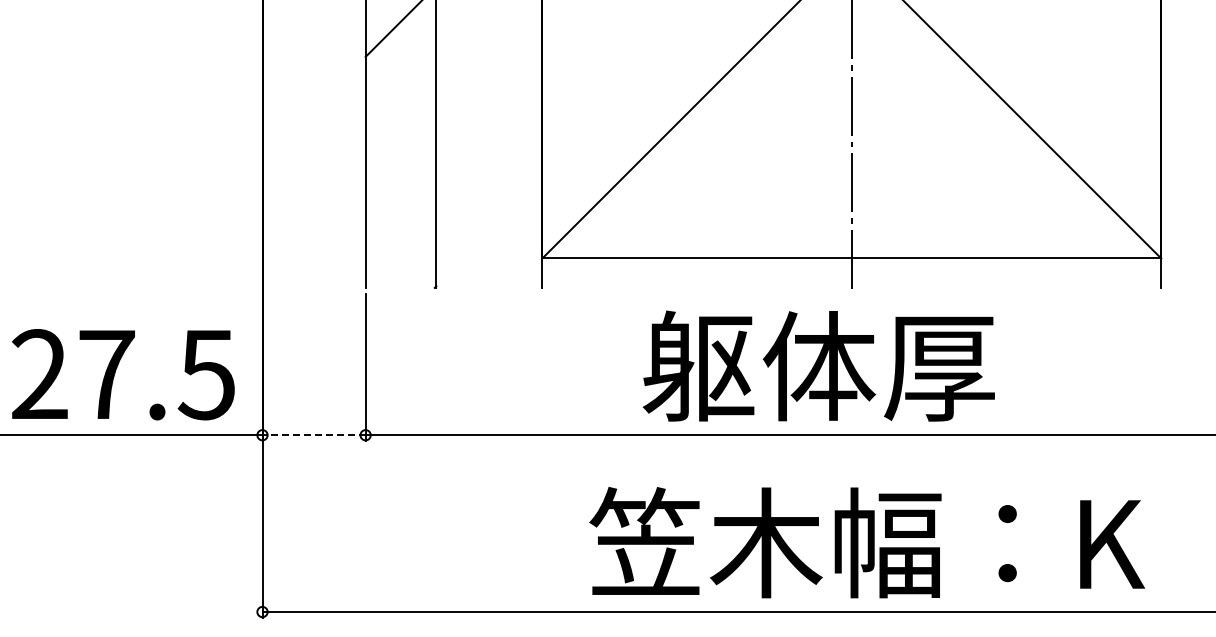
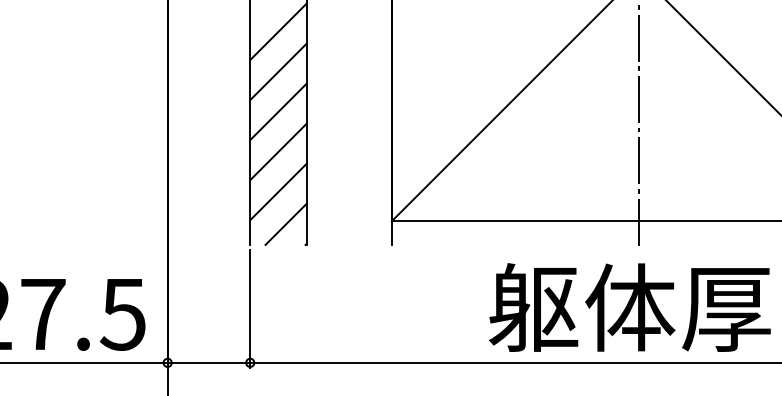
line: (400, 71) -> (278, 71), added
line: (400, 121) -> (278, 111), added
line: (400, 171) -> (278, 151), added
line: (400, 221) -> (278, 191), added
line: (410, 261) -> (286, 223), added
text: (818, 365) -> (629, 307), moved
line: (314, 435) -> (209, 363), dashed -> solid

